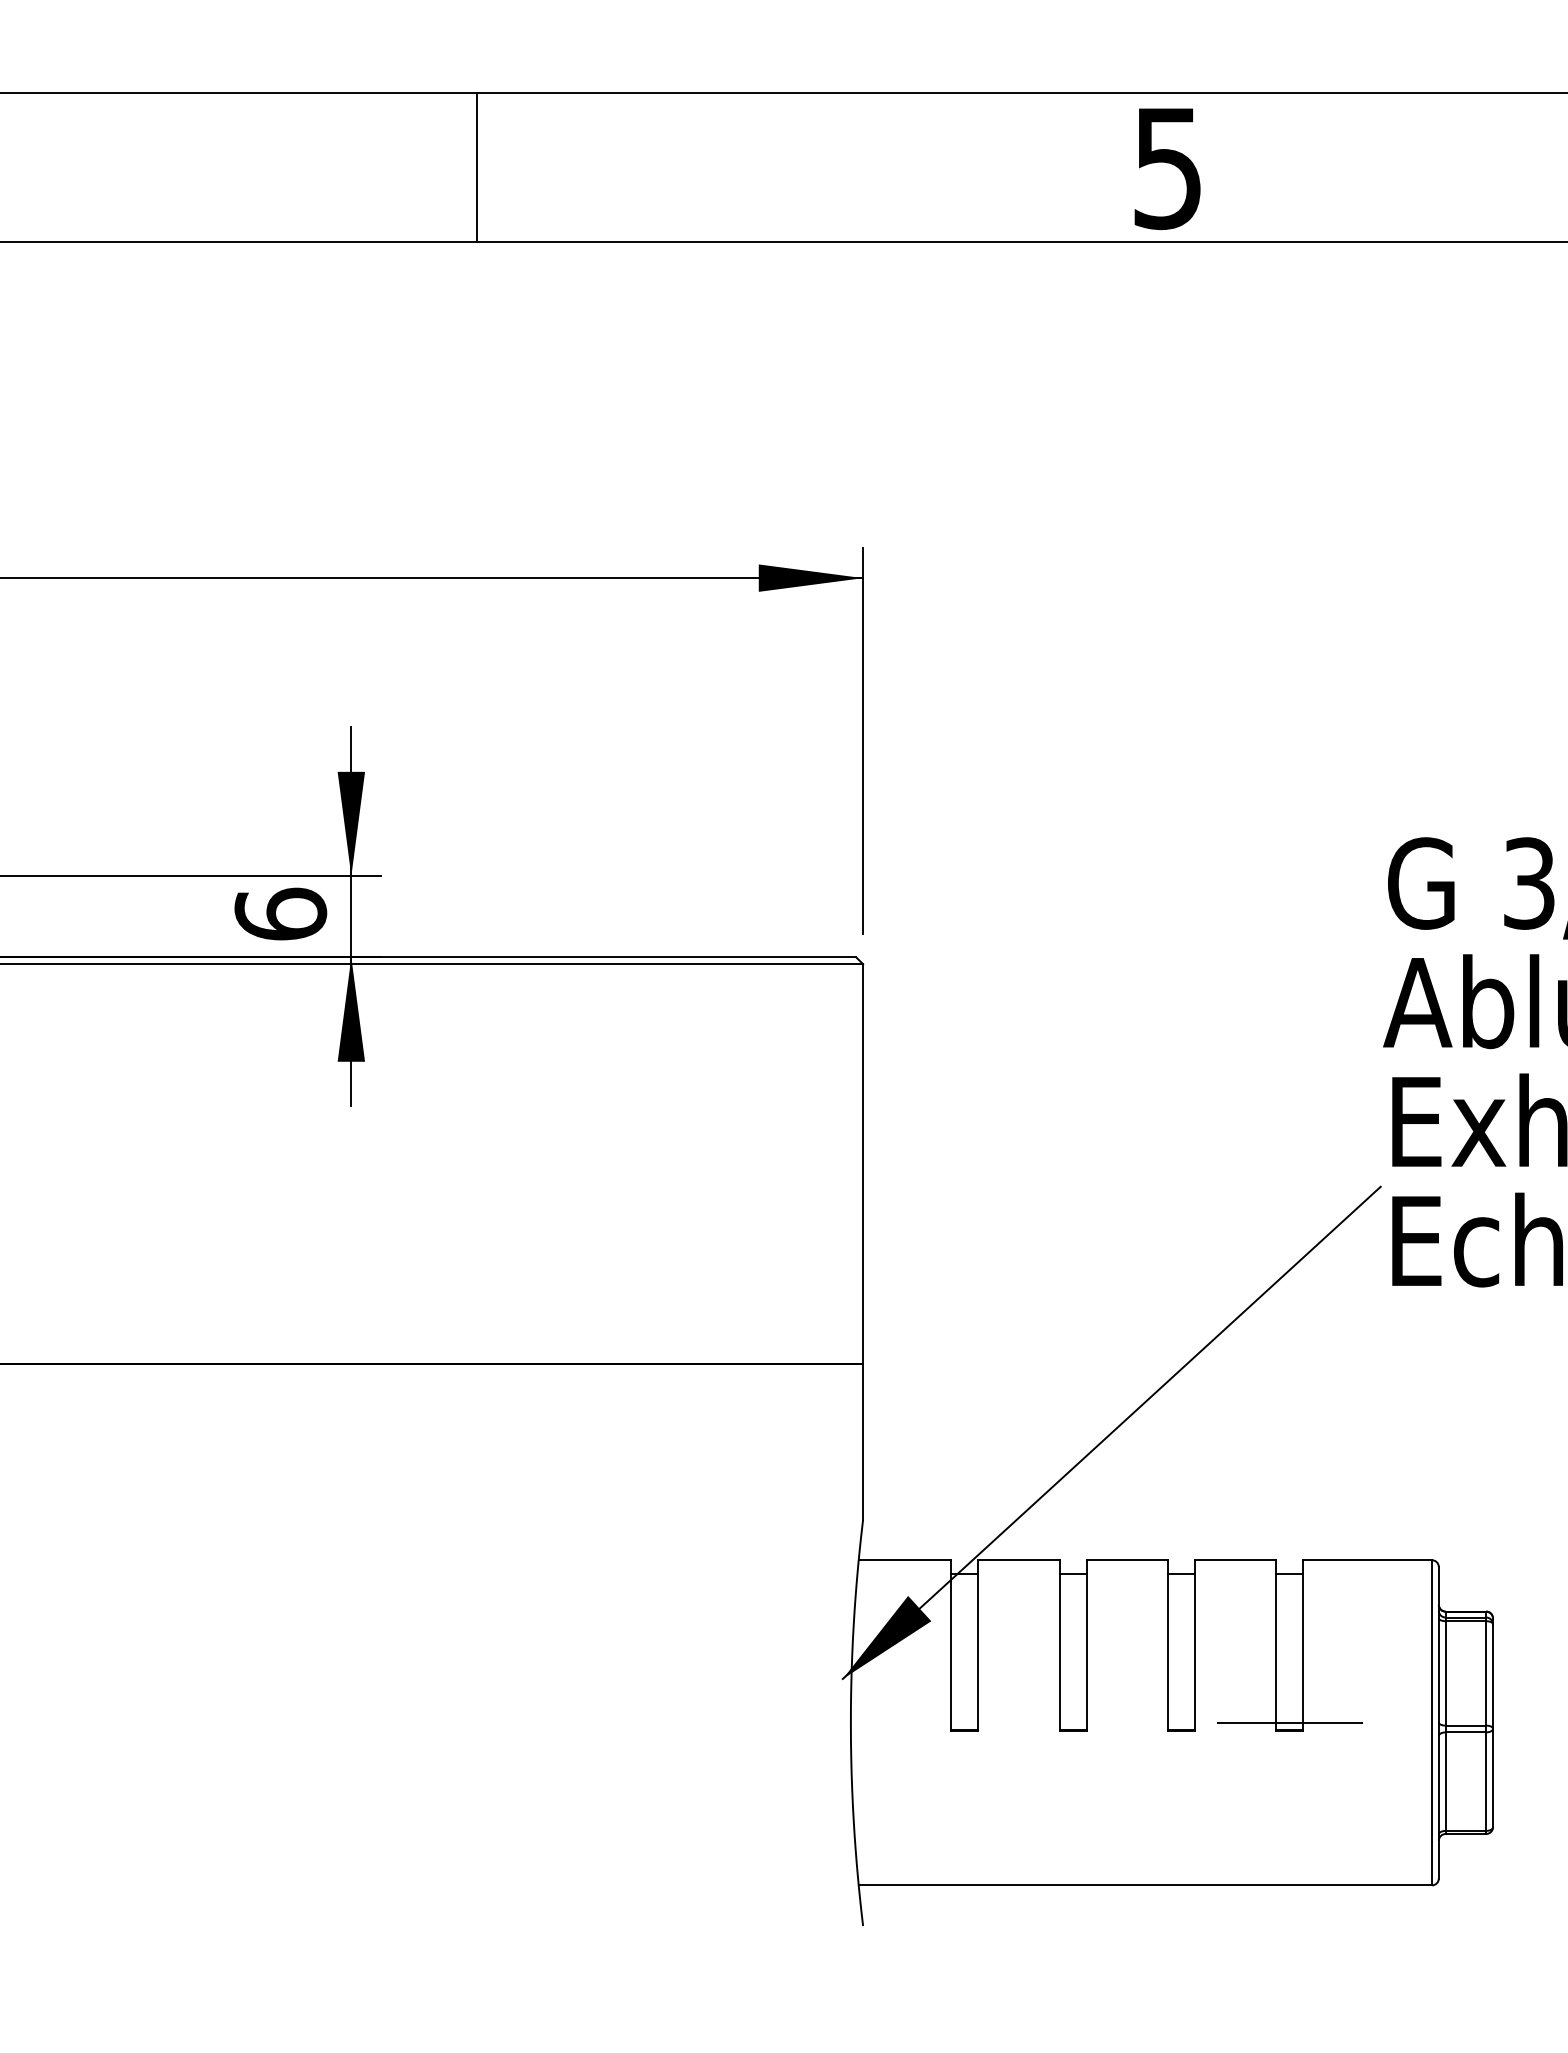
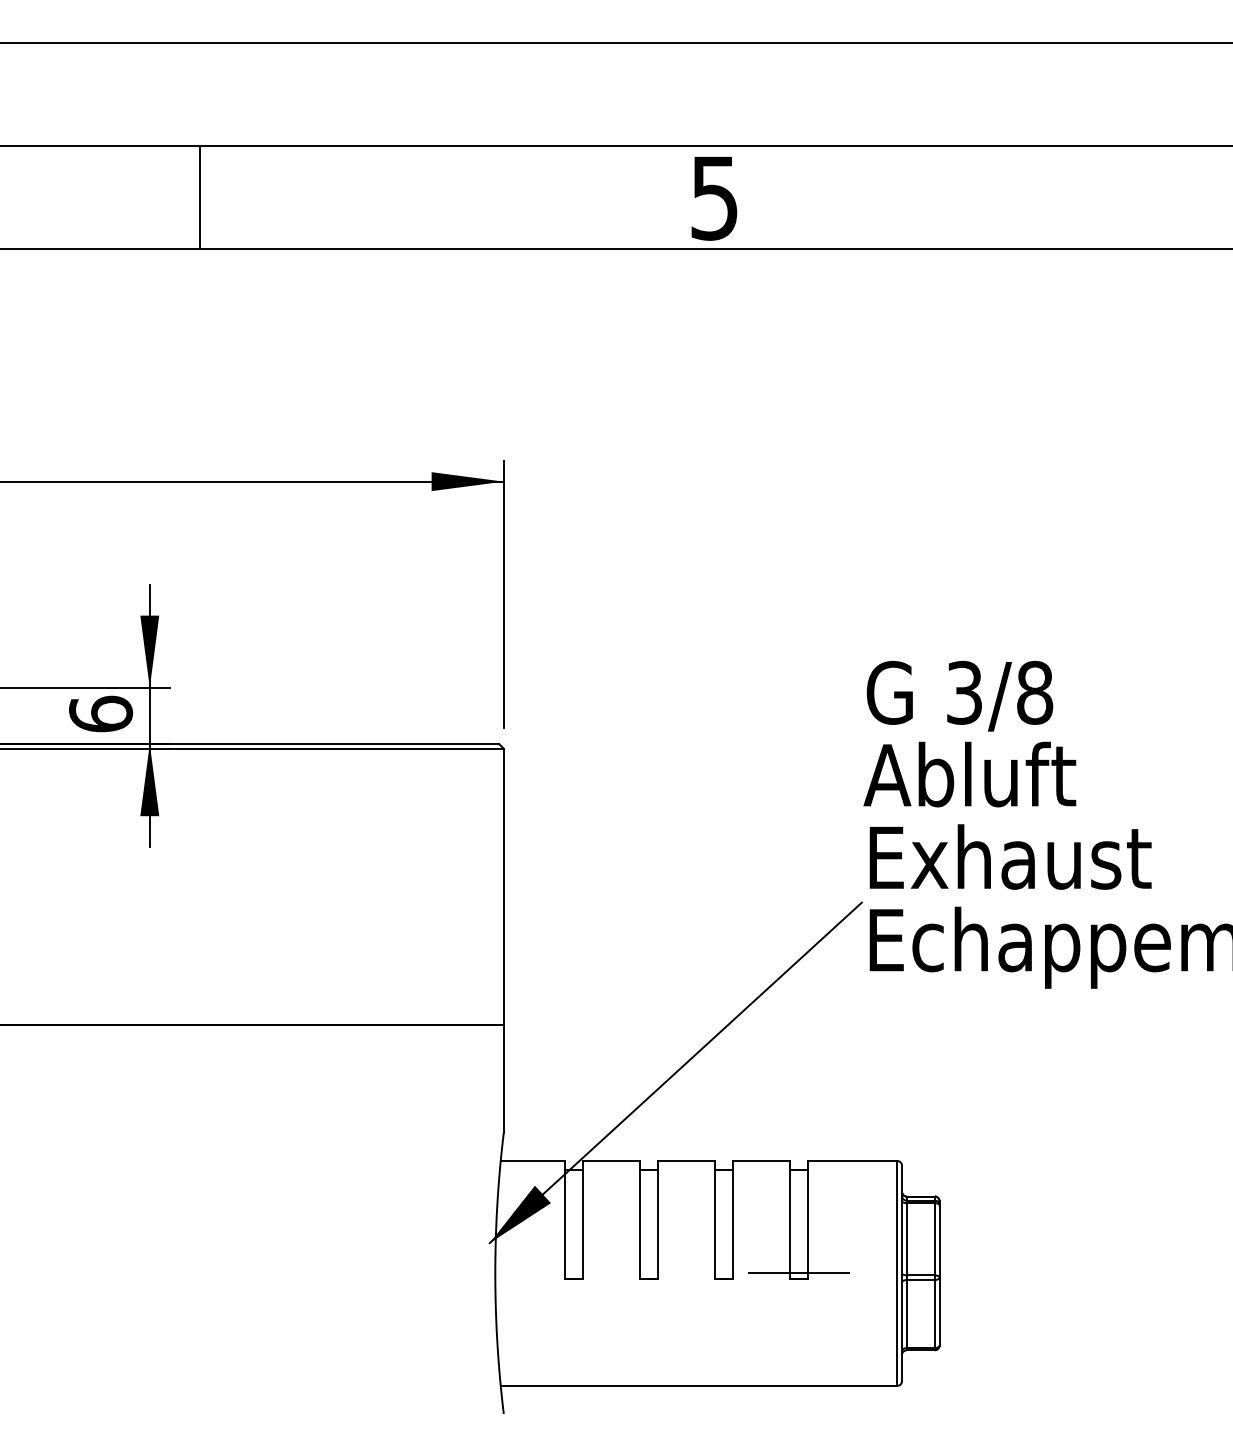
line: (476, 167) -> (199, 197), moved

